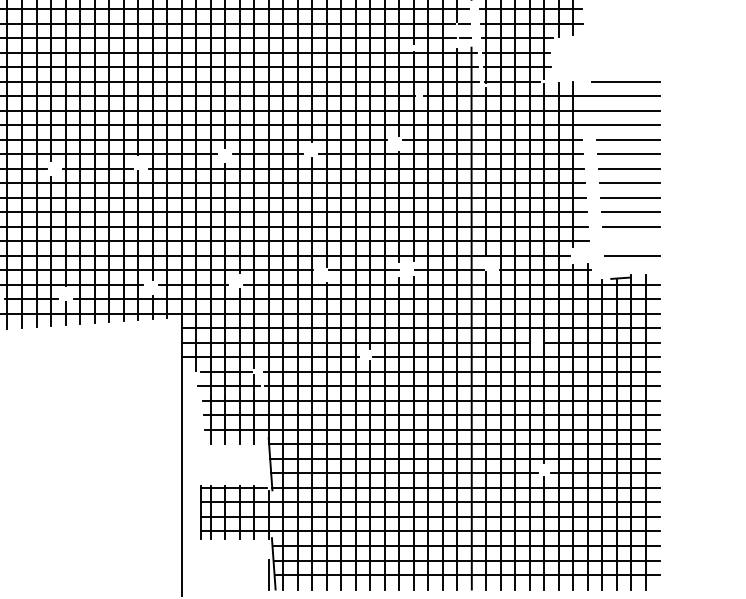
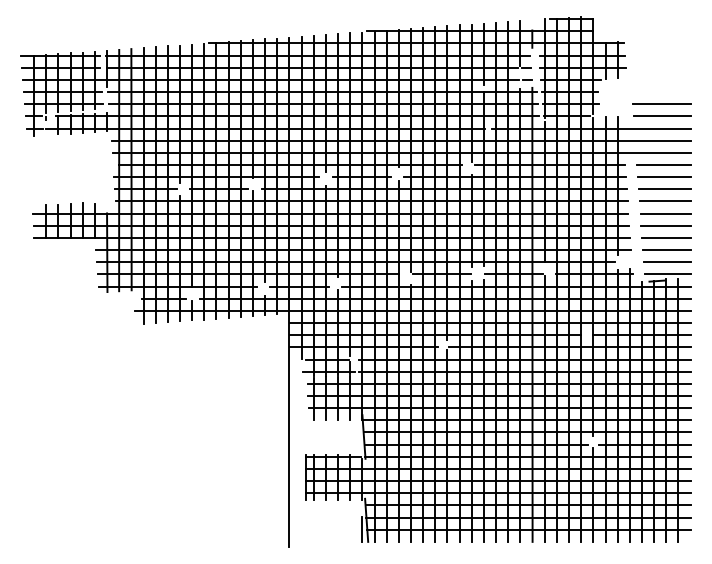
line: (625, 67) -> (661, 104), added
line: (631, 240) -> (666, 249), added
line: (632, 270) -> (667, 274), added

